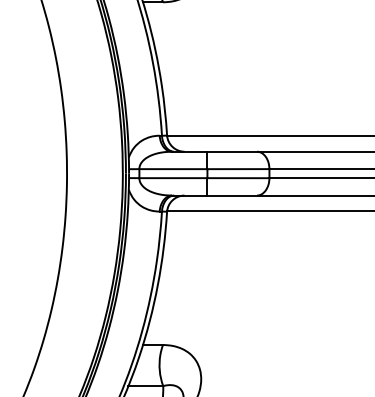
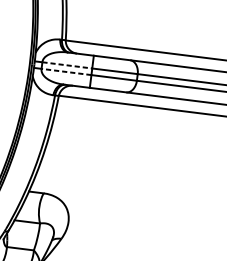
line: (173, 169) -> (67, 65), solid -> dashed
line: (172, 178) -> (65, 72), solid -> dashed

